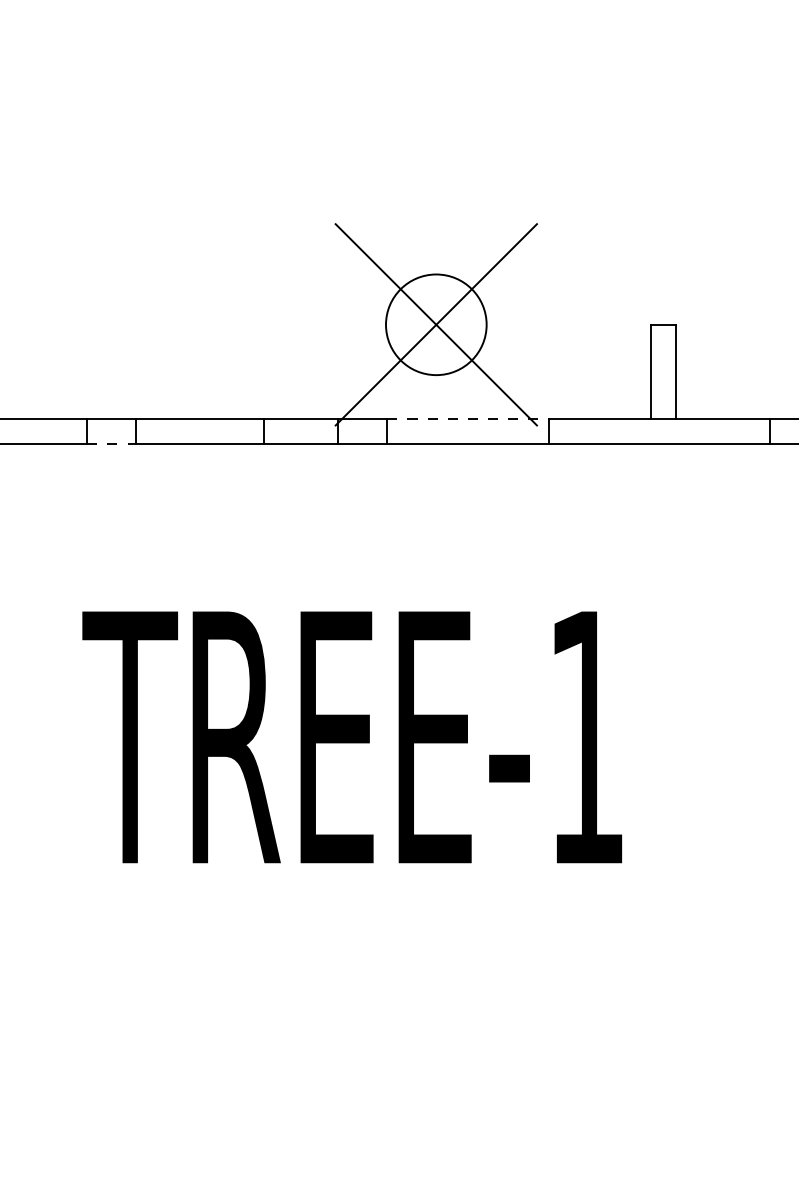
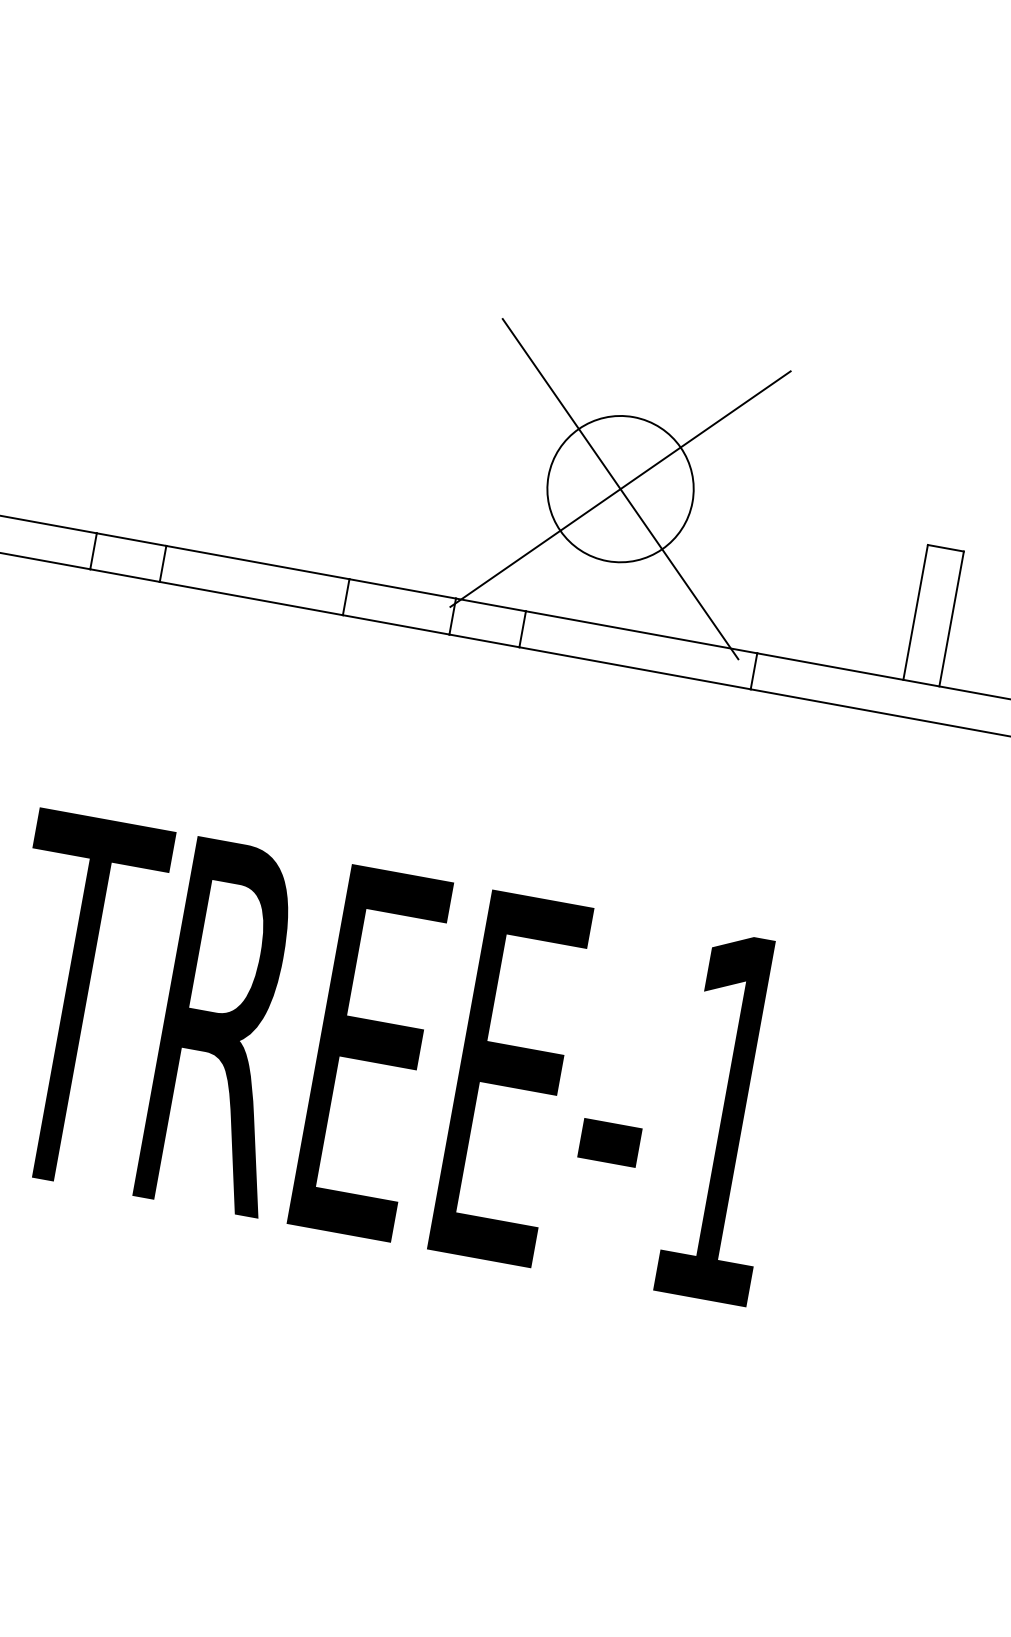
line: (468, 419) -> (641, 632), dashed -> solid
line: (112, 444) -> (126, 576), dashed -> solid

